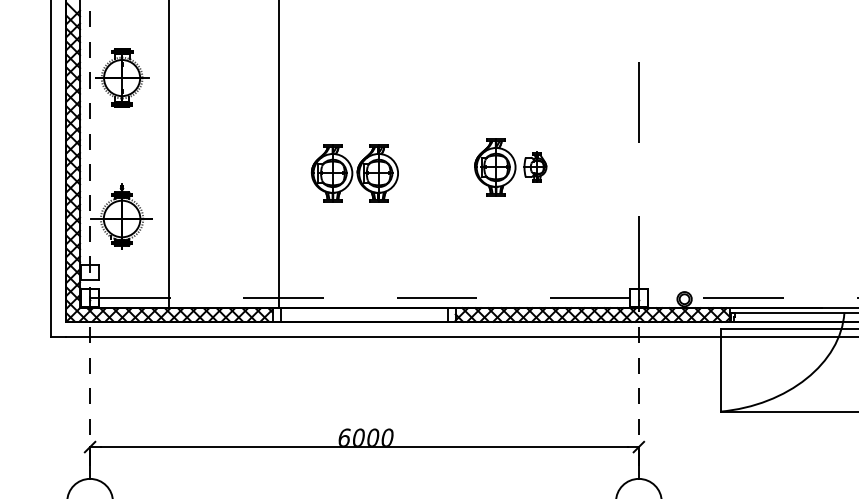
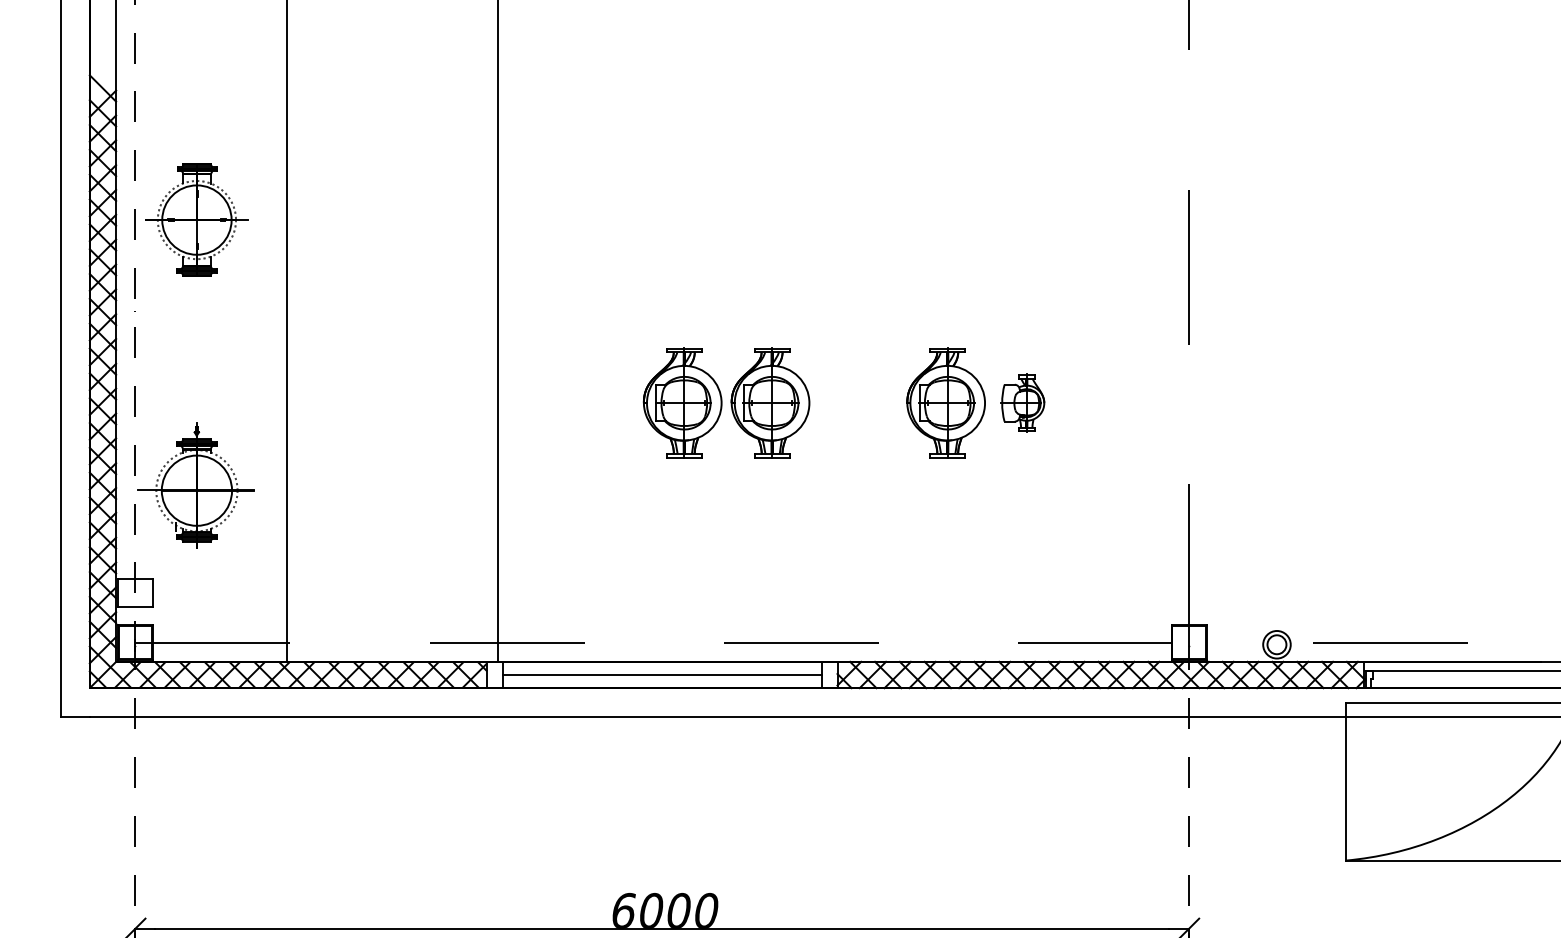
part: (510, 167) -> (975, 403), moved
part: (354, 173) -> (725, 403), moved
line: (364, 314) -> (662, 674), added

